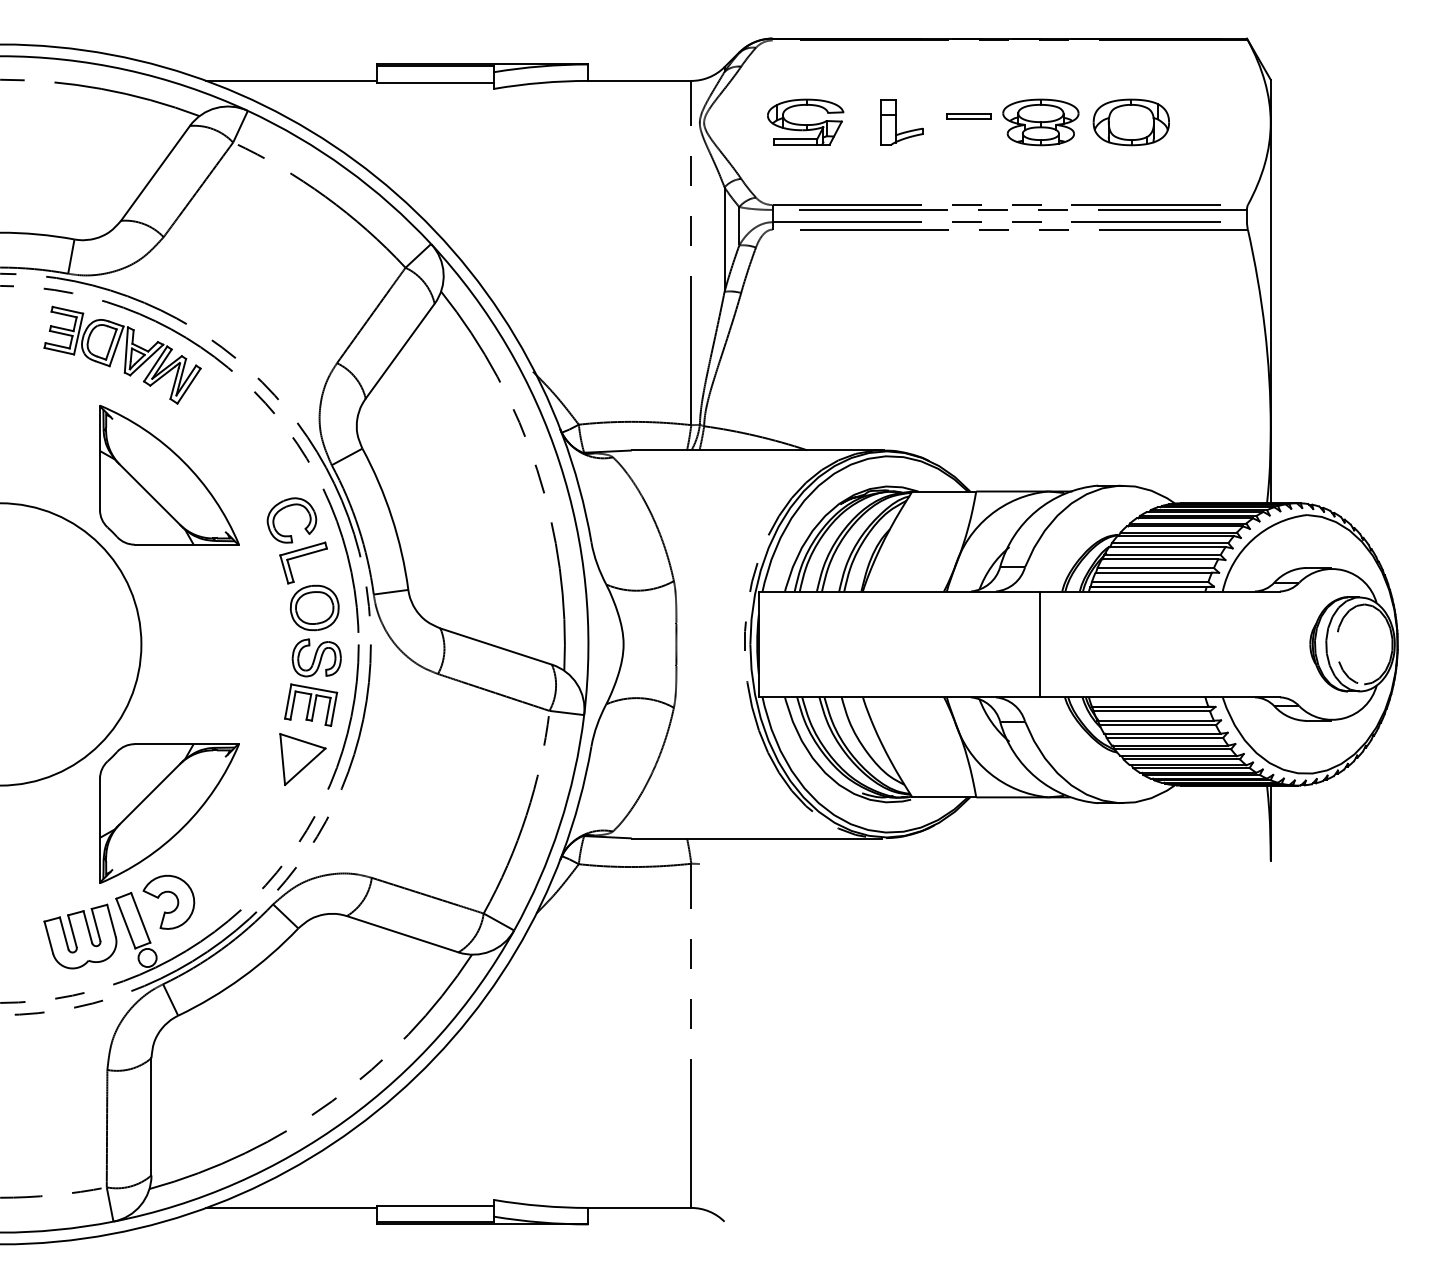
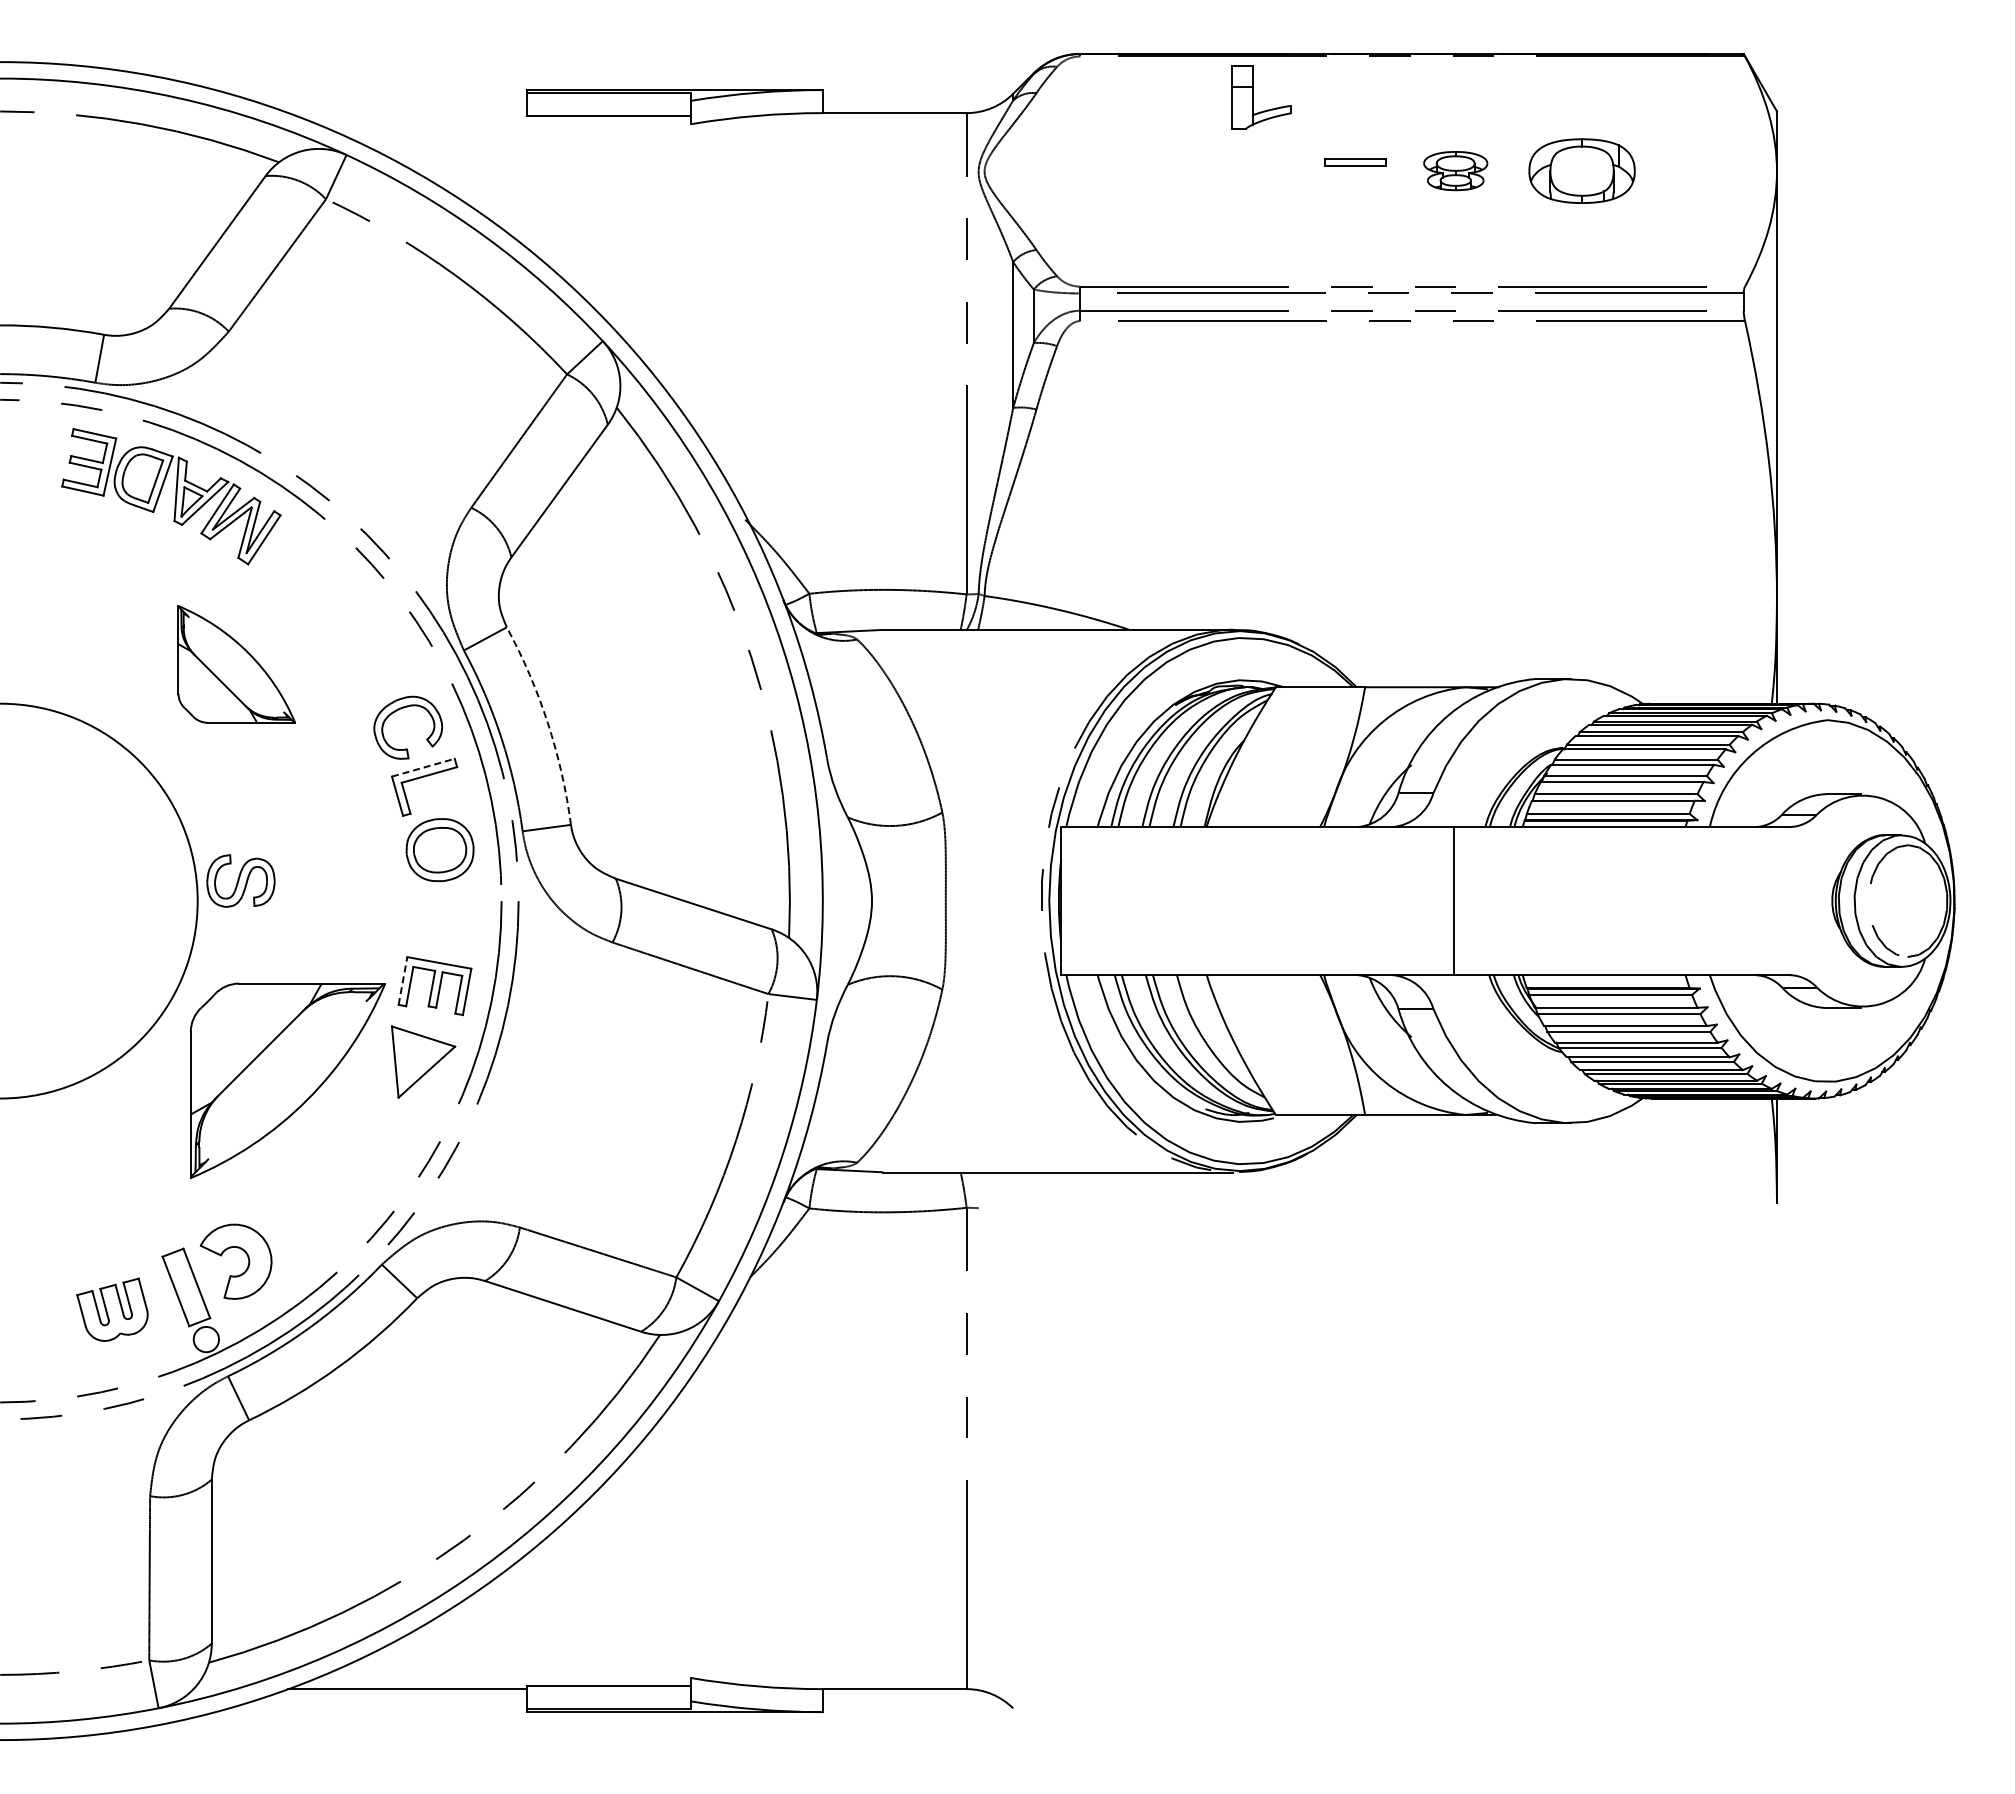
line: (291, 81) -> (407, 113), removed
part: (805, 121) -> (1126, 170), removed
part: (1040, 121) -> (1455, 170), size x0.6
part: (896, 122) -> (1253, 97), moved
part: (169, 475) -> (236, 664), size x0.6
arc: (391, 517) -> (547, 723), solid -> dashed
line: (302, 548) -> (423, 767), solid -> dashed
part: (316, 657) -> (240, 880), moved
line: (288, 701) -> (403, 980), solid -> dashed
part: (169, 813) -> (287, 1080), moved
part: (80, 936) -> (112, 1309), size x0.7

